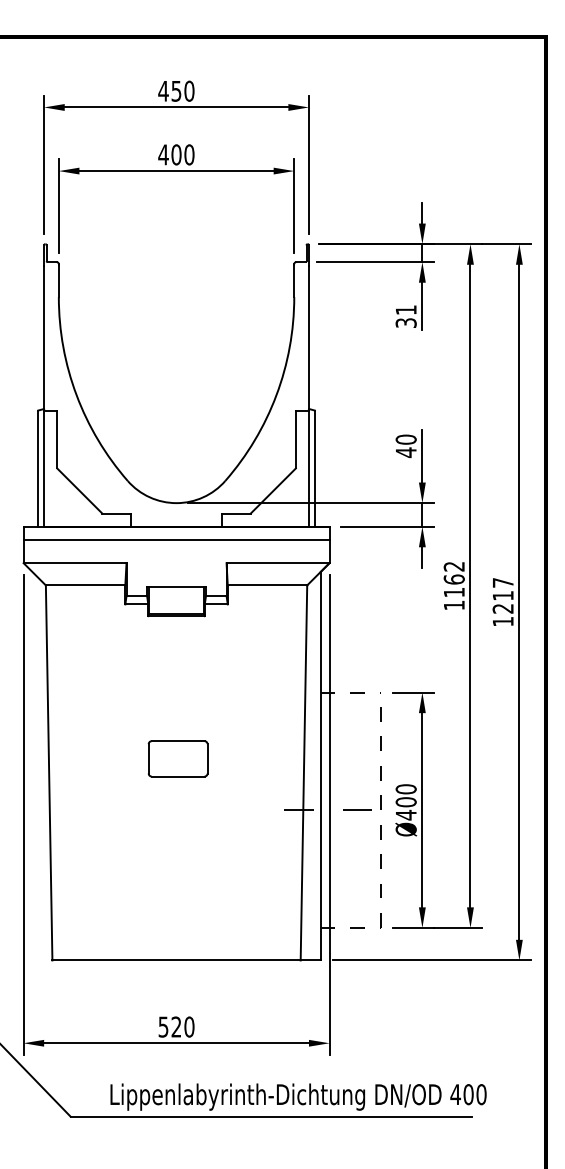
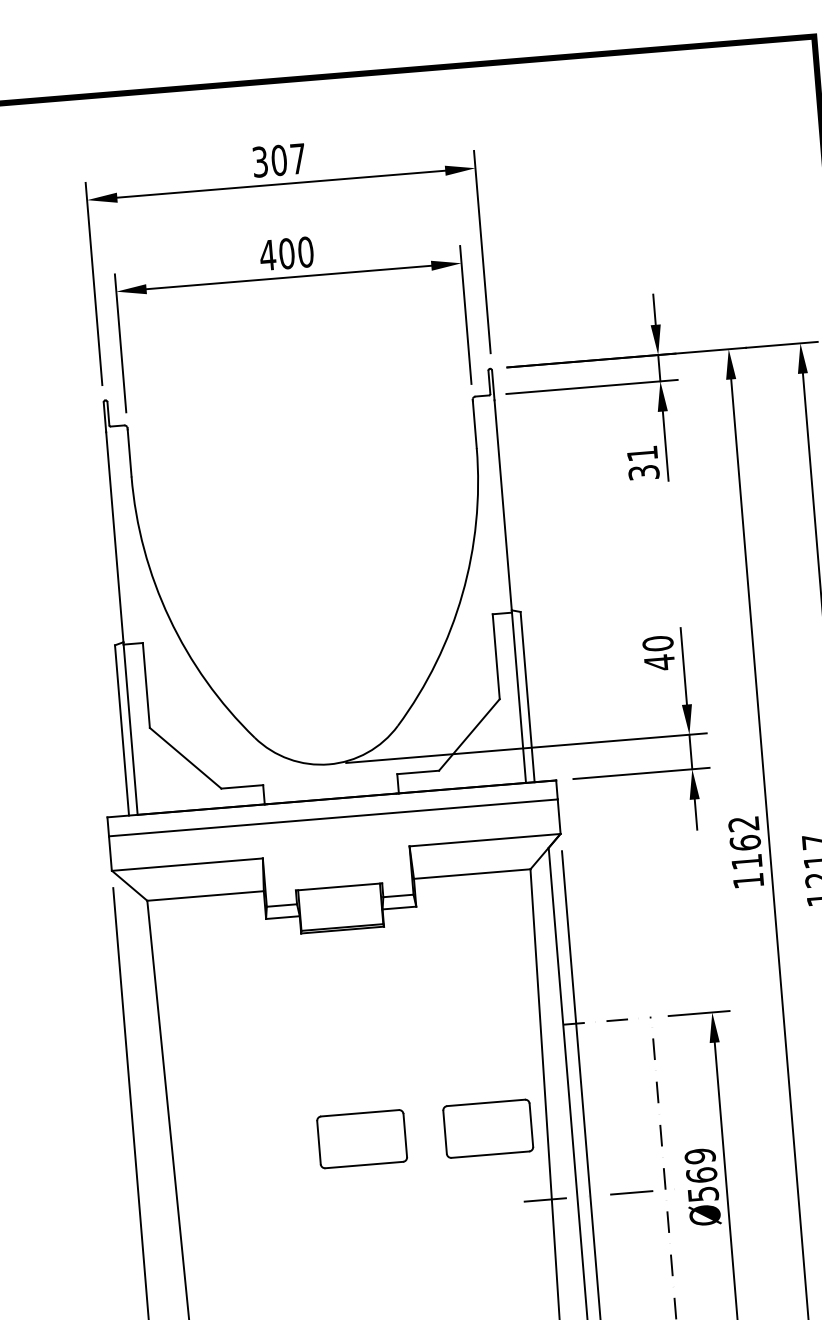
text: (176, 90) -> (279, 159), 450 -> 307
part: (263, 758) -> (487, 1128), added
text: (405, 802) -> (700, 1175), Ø400 -> Ø569

